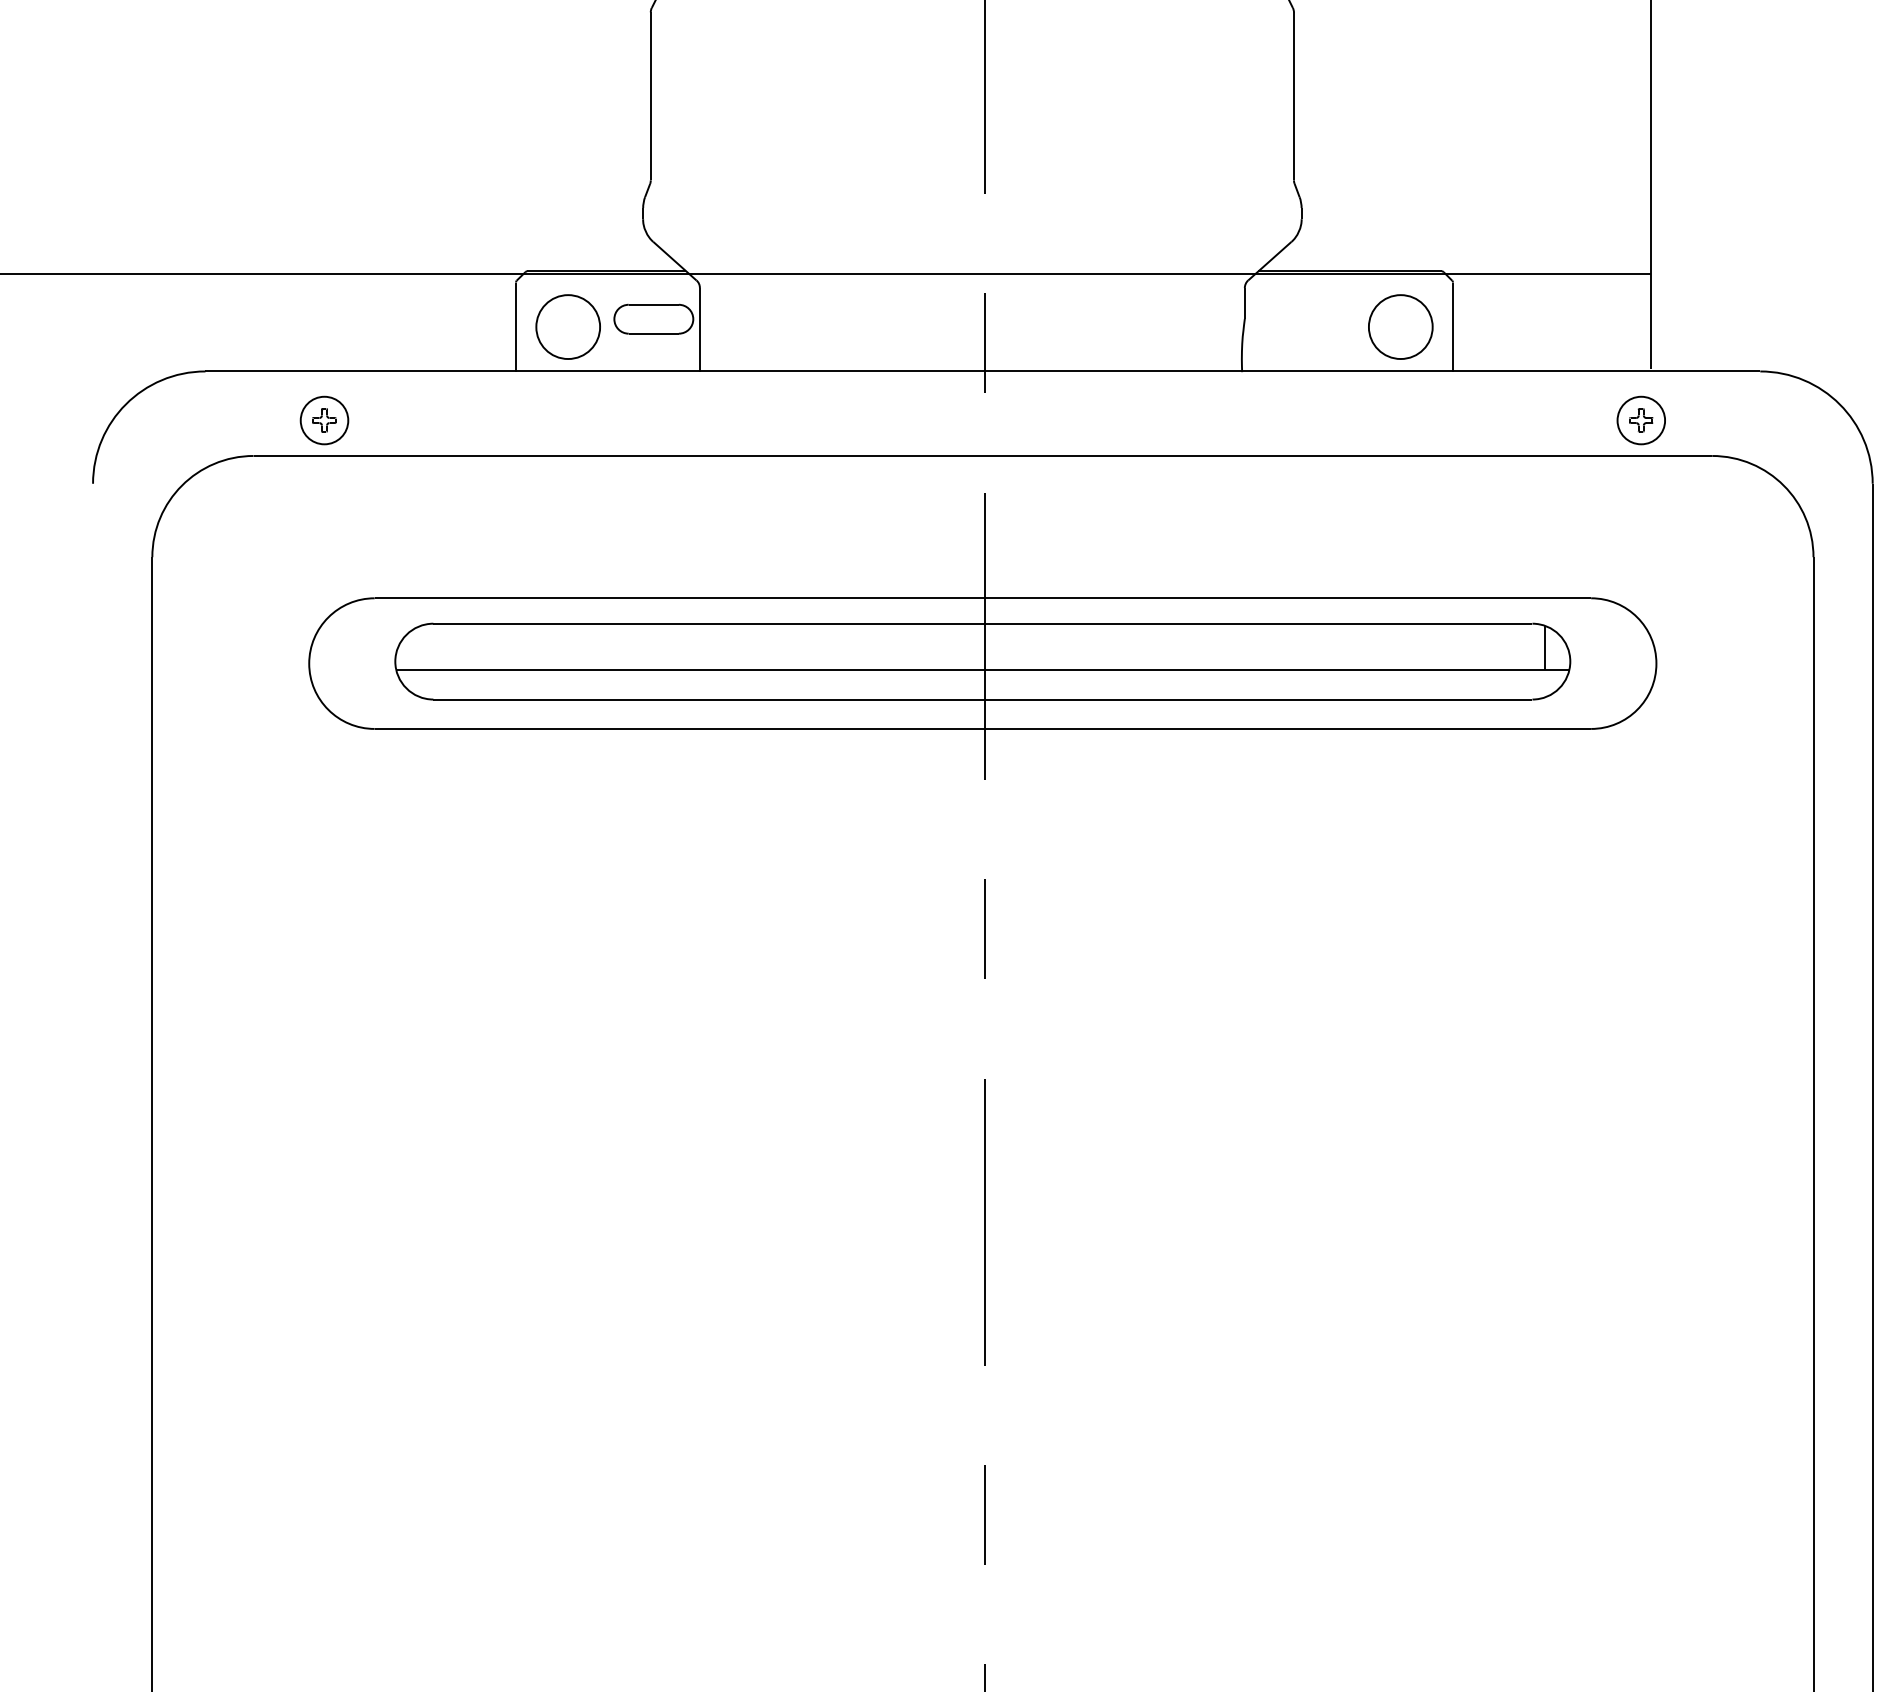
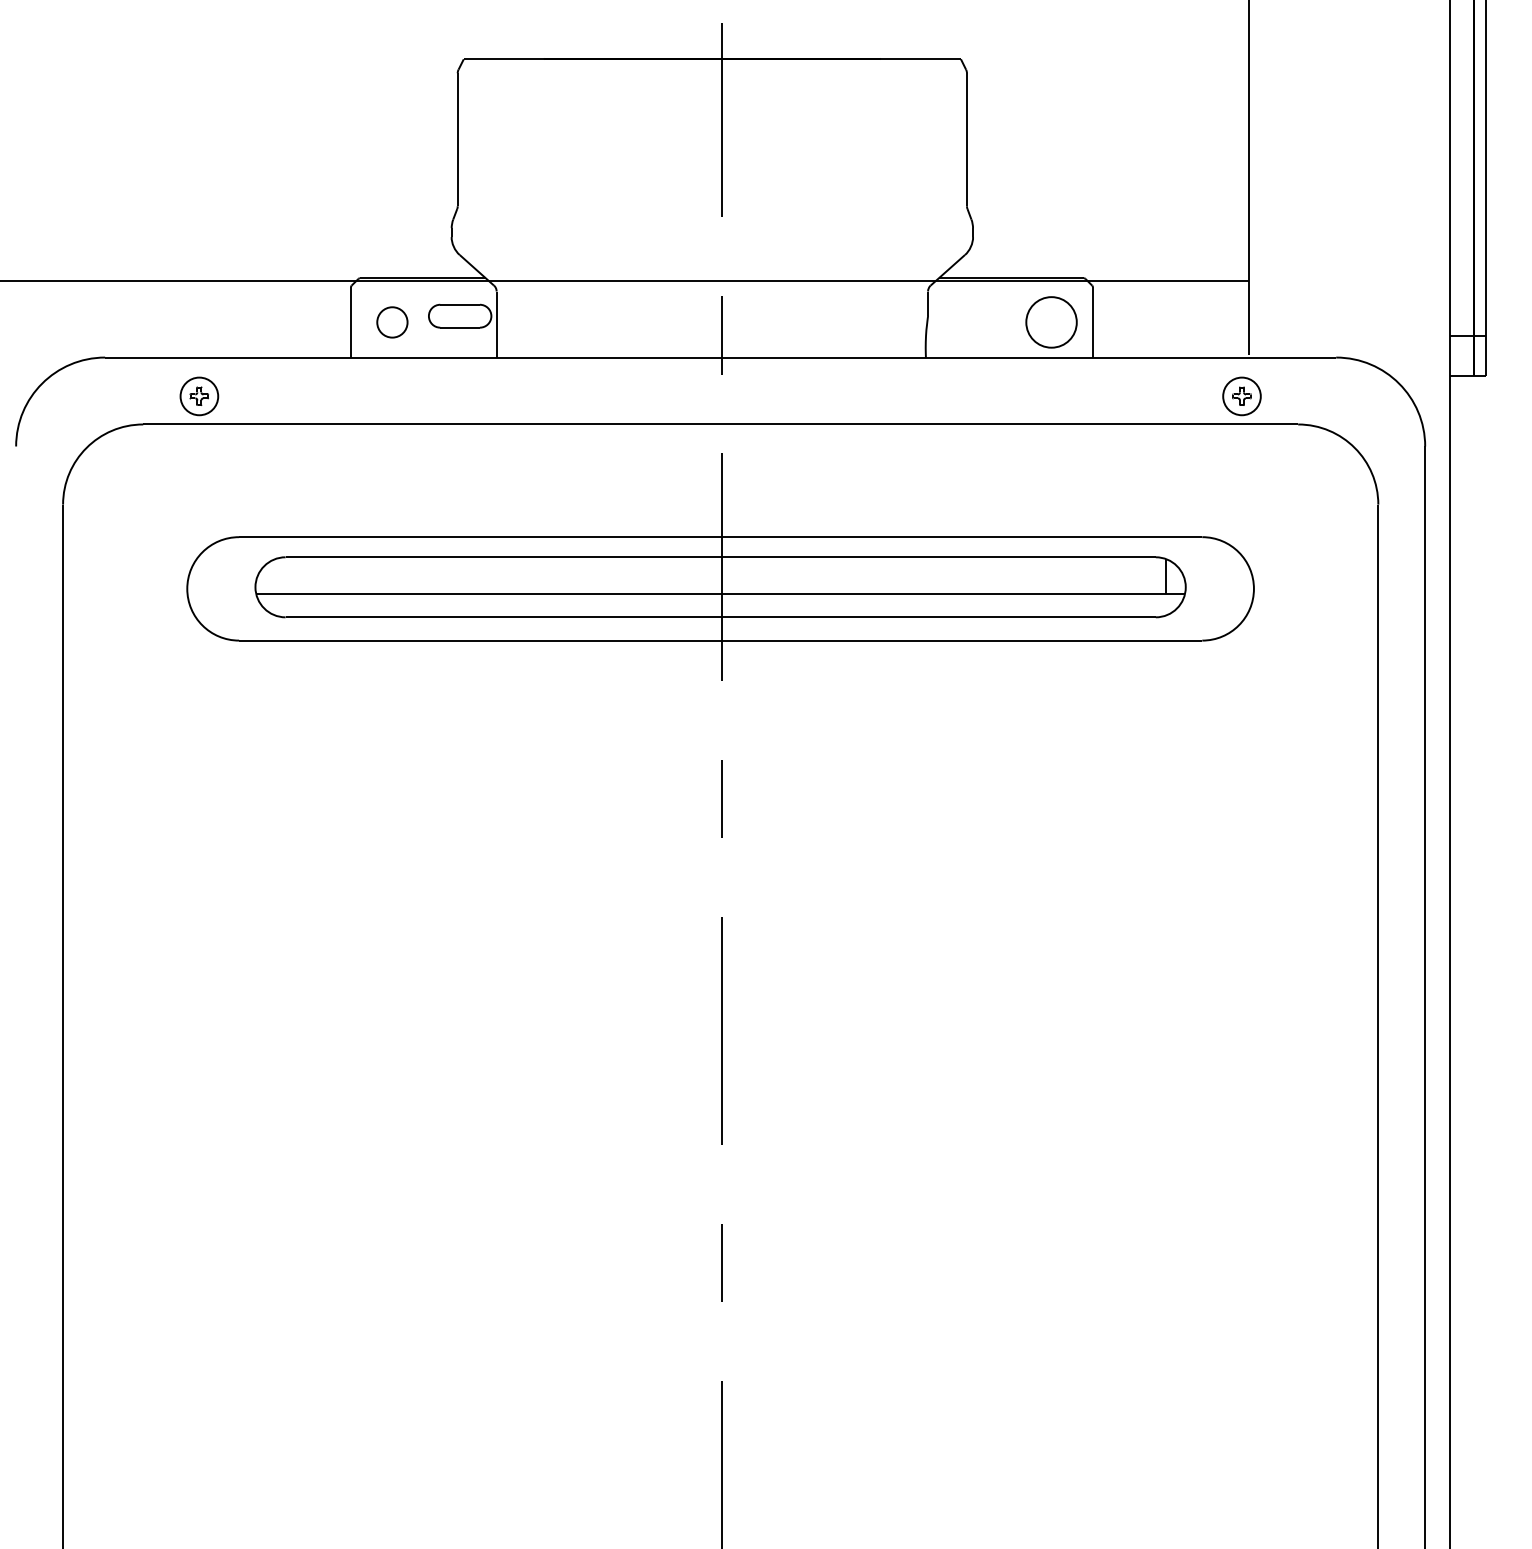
part: (568, 327) -> (392, 322), size x0.6

